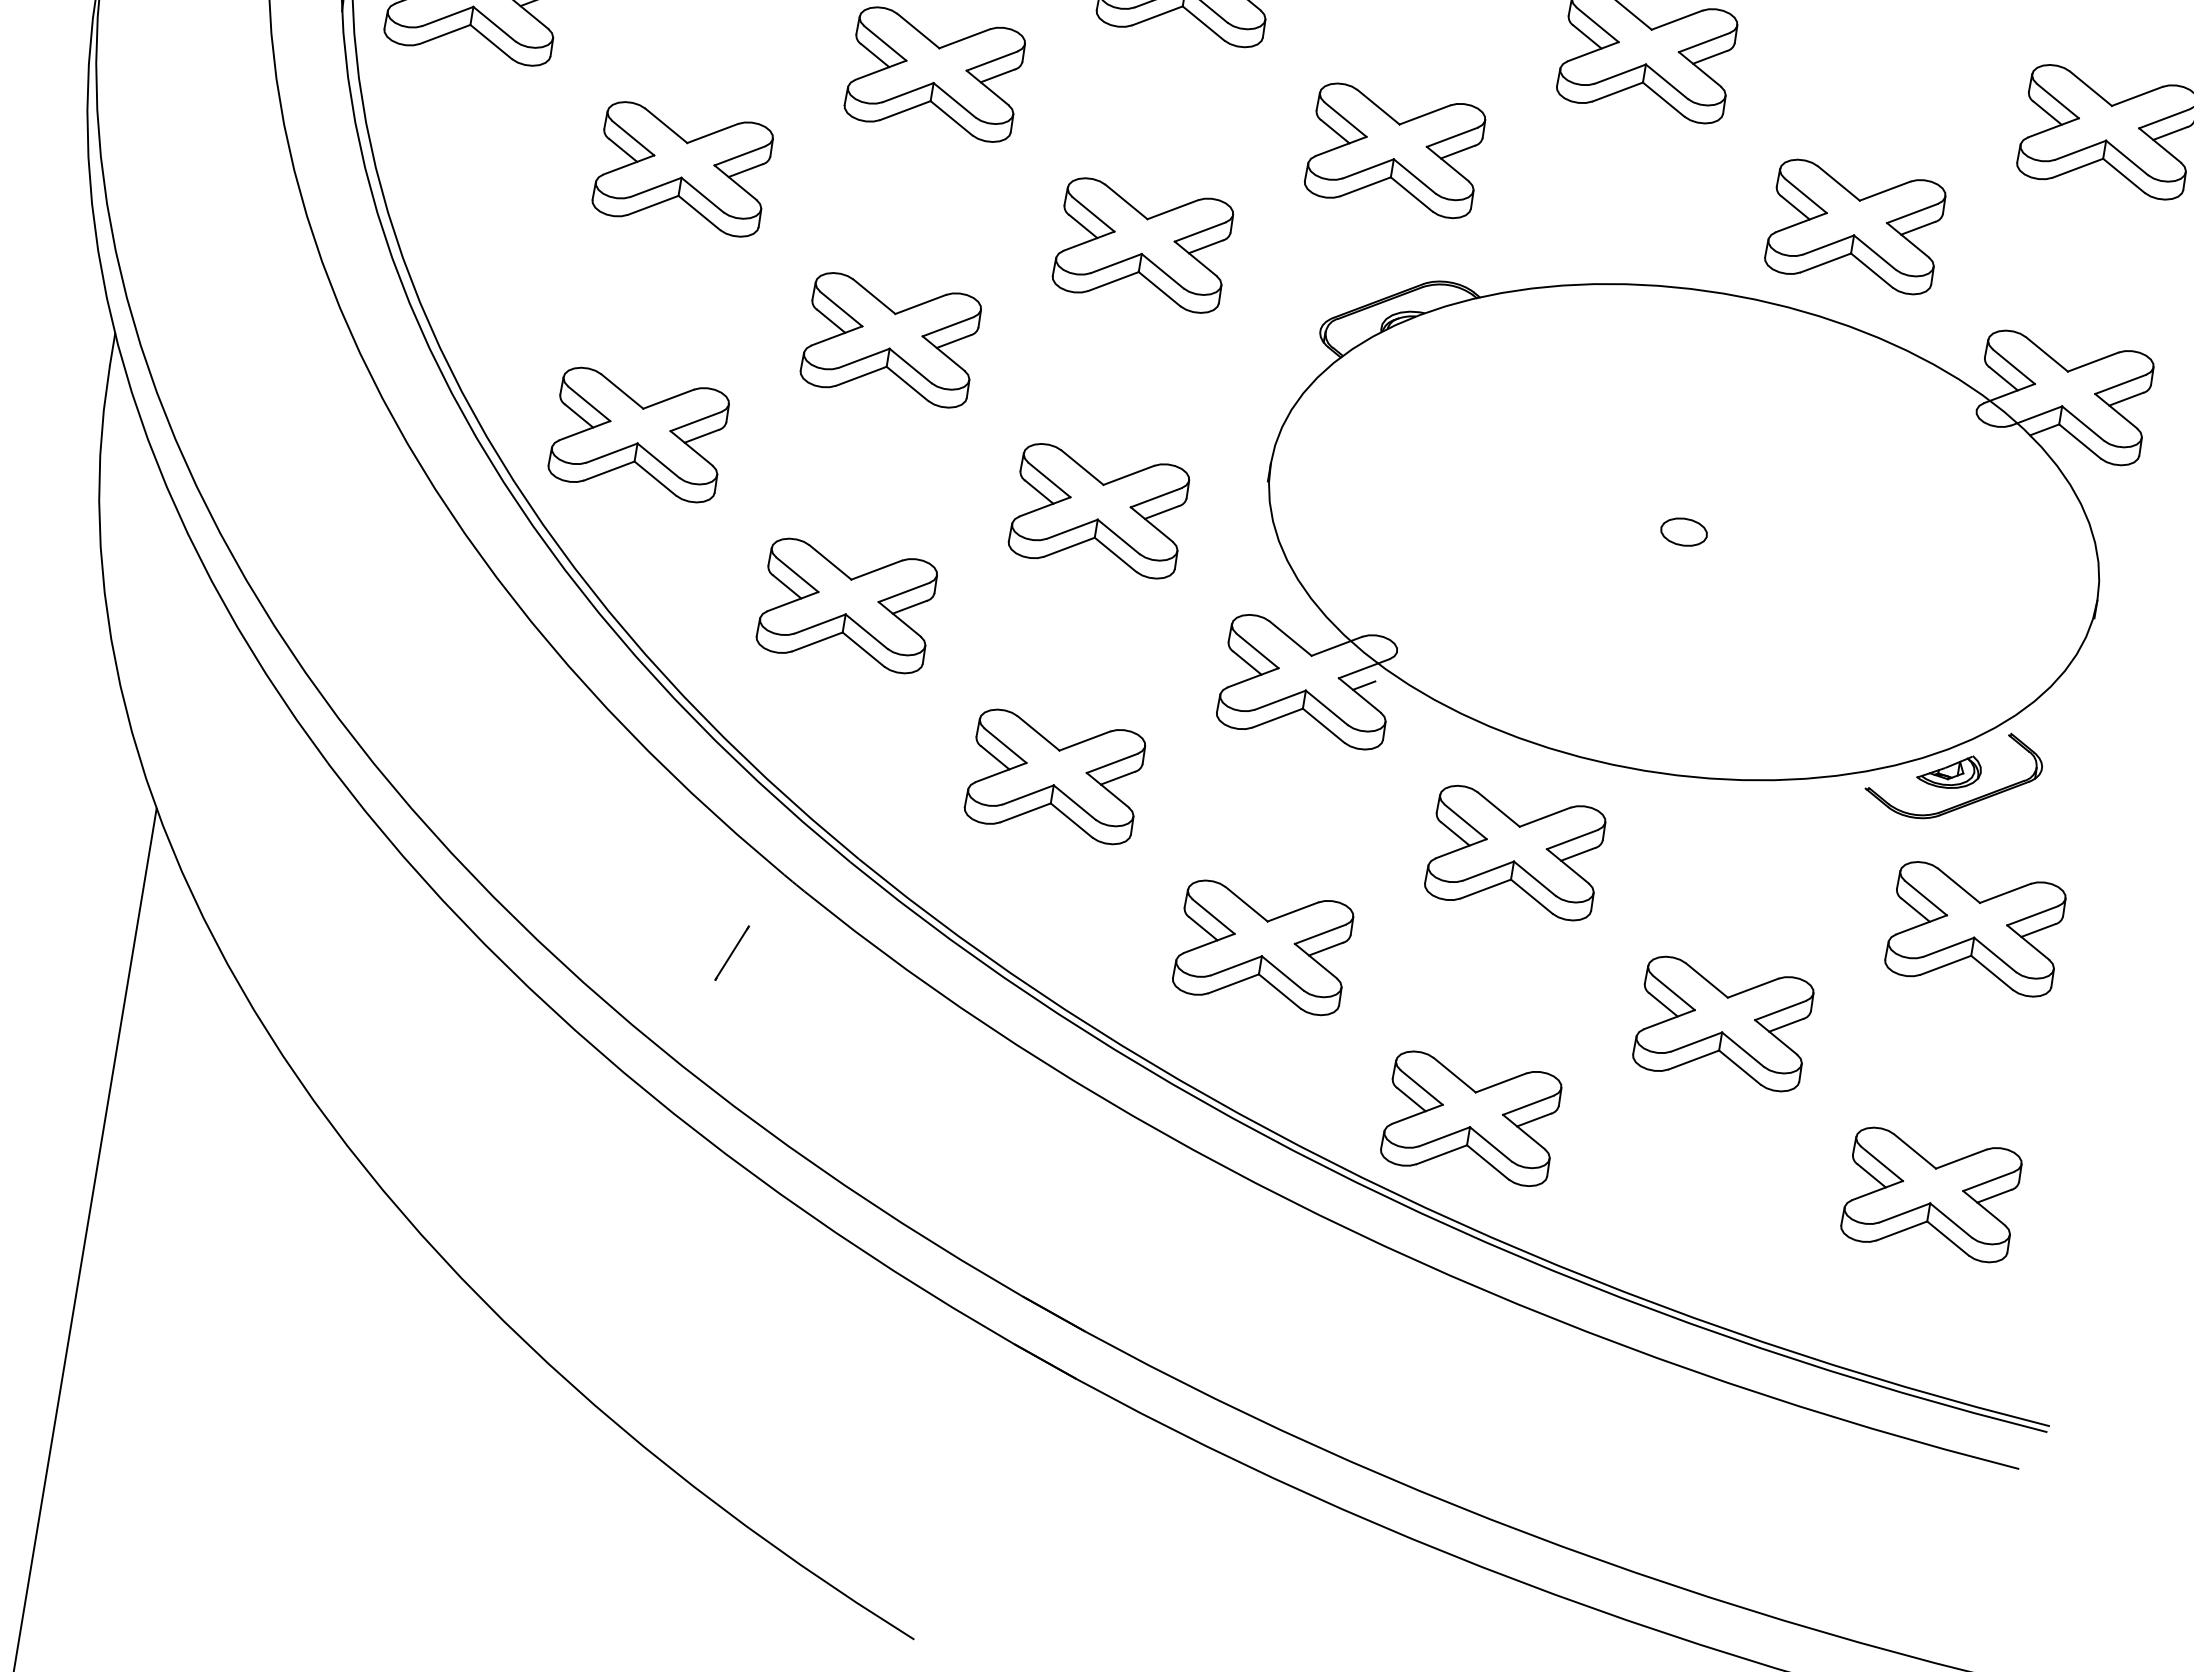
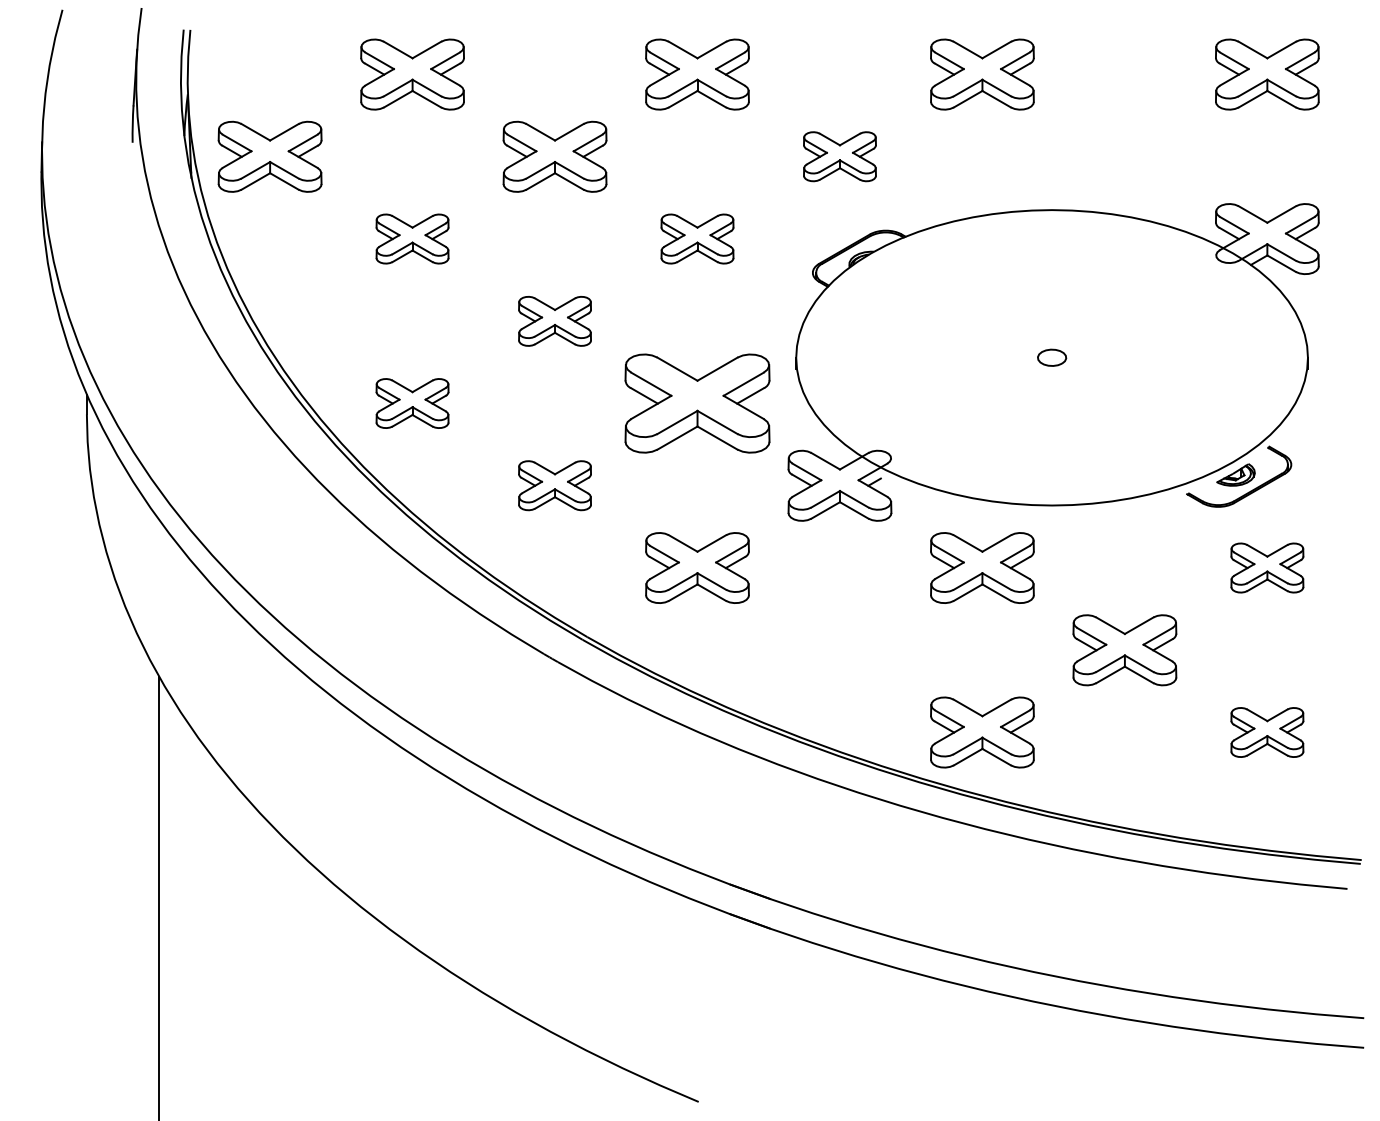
part: (1394, 150) -> (839, 156), size x0.7
part: (682, 168) -> (412, 238), size x0.7
part: (1854, 226) -> (1124, 156), removed
part: (1143, 244) -> (697, 238), size x0.7
part: (890, 340) -> (554, 321), size x0.7
part: (638, 434) -> (412, 403), size x0.7
part: (1099, 511) -> (697, 403), size x1.4
part: (846, 605) -> (554, 485), size x0.7
part: (1975, 928) -> (1267, 567), size x0.7
part: (1262, 948) -> (839, 650), removed
line: (732, 953) -> (520, 706), removed
part: (1931, 1194) -> (1267, 732), size x0.7

